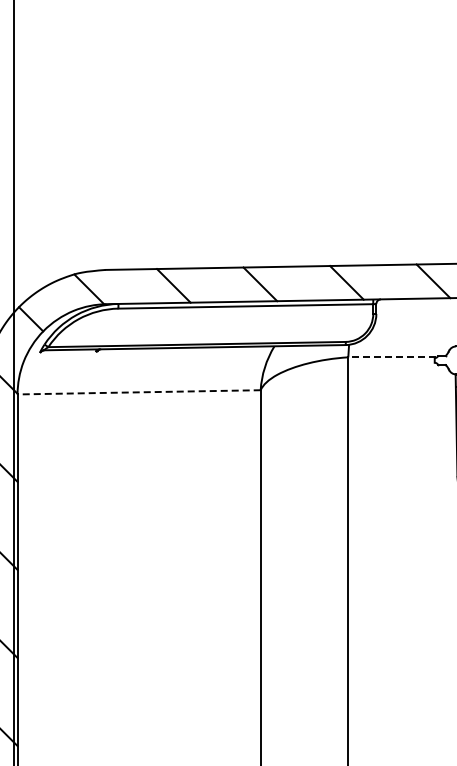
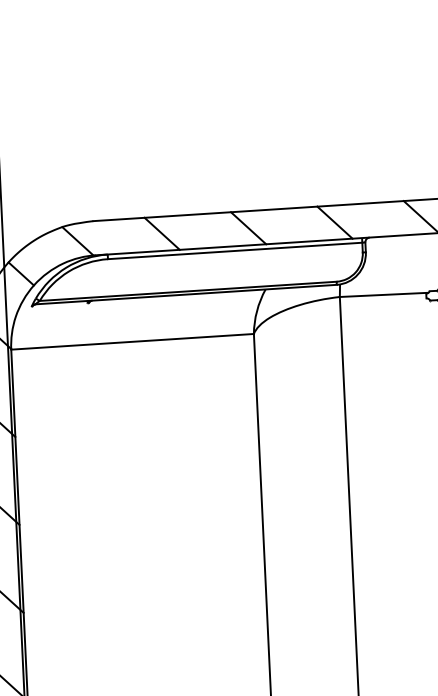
line: (392, 357) -> (384, 295), dashed -> solid
line: (139, 392) -> (132, 341), dashed -> solid

